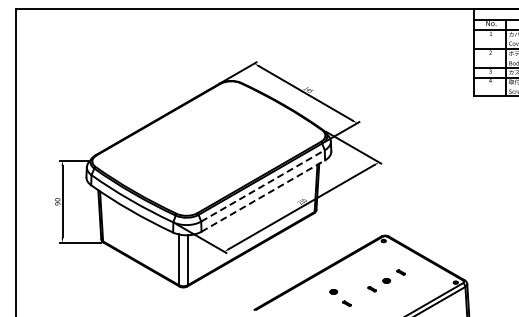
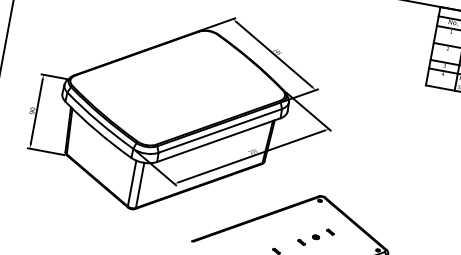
line: (263, 185) -> (220, 130), dashed -> solid
line: (263, 195) -> (219, 139), dashed -> solid
part: (333, 291) -> (266, 237), removed

